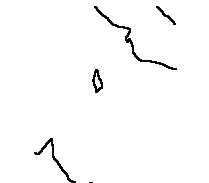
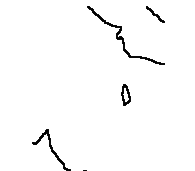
part: (97, 80) -> (125, 94), moved

